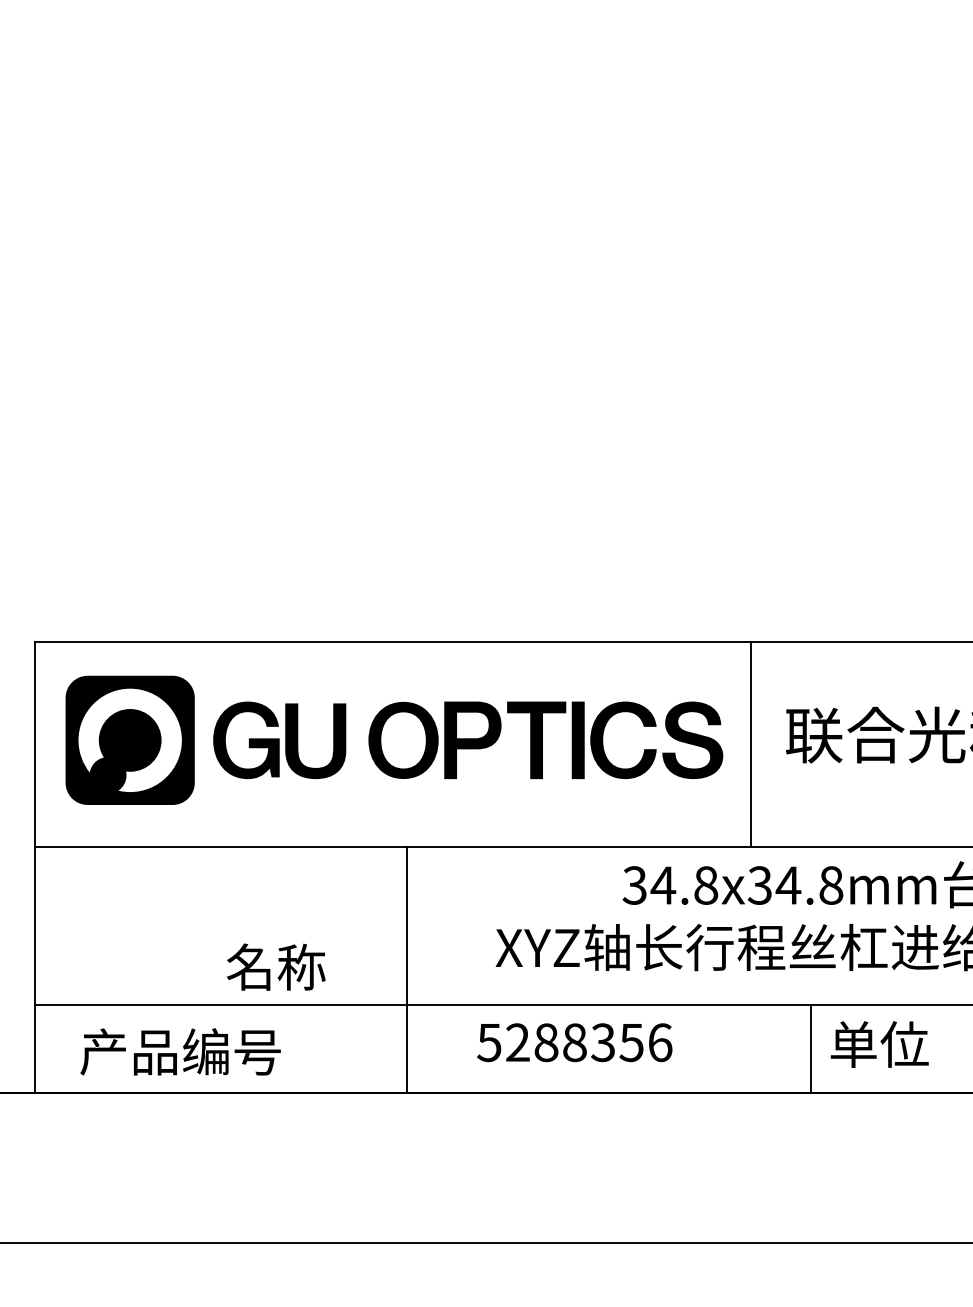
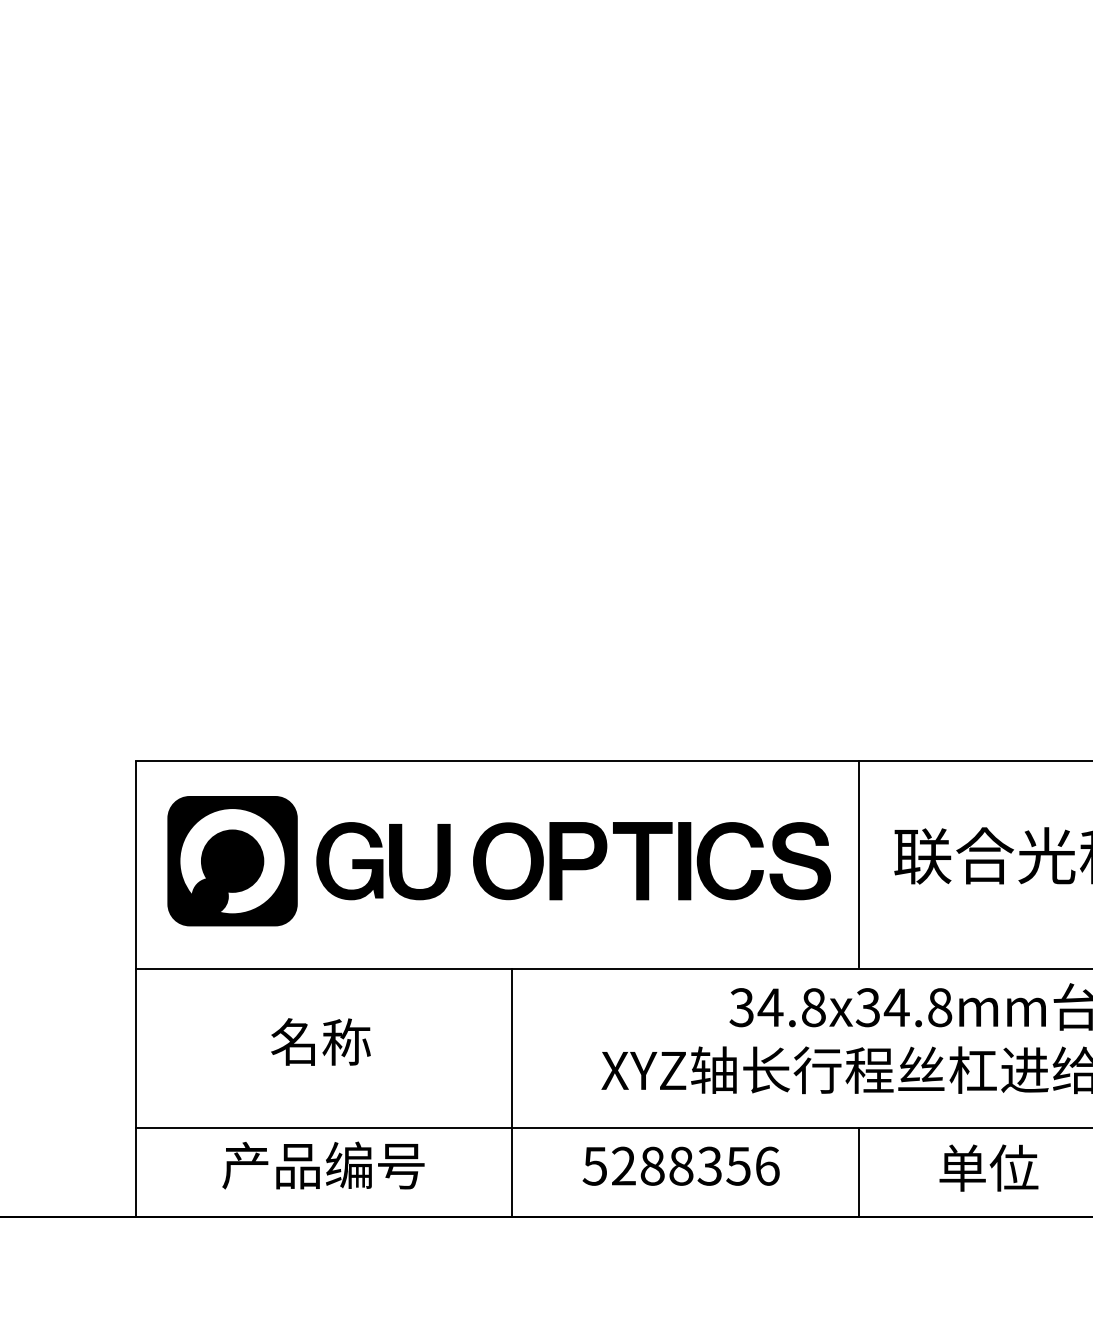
text: (275, 966) -> (320, 1041), moved
line: (810, 1047) -> (858, 1171), moved
text: (180, 1051) -> (323, 1165), moved

